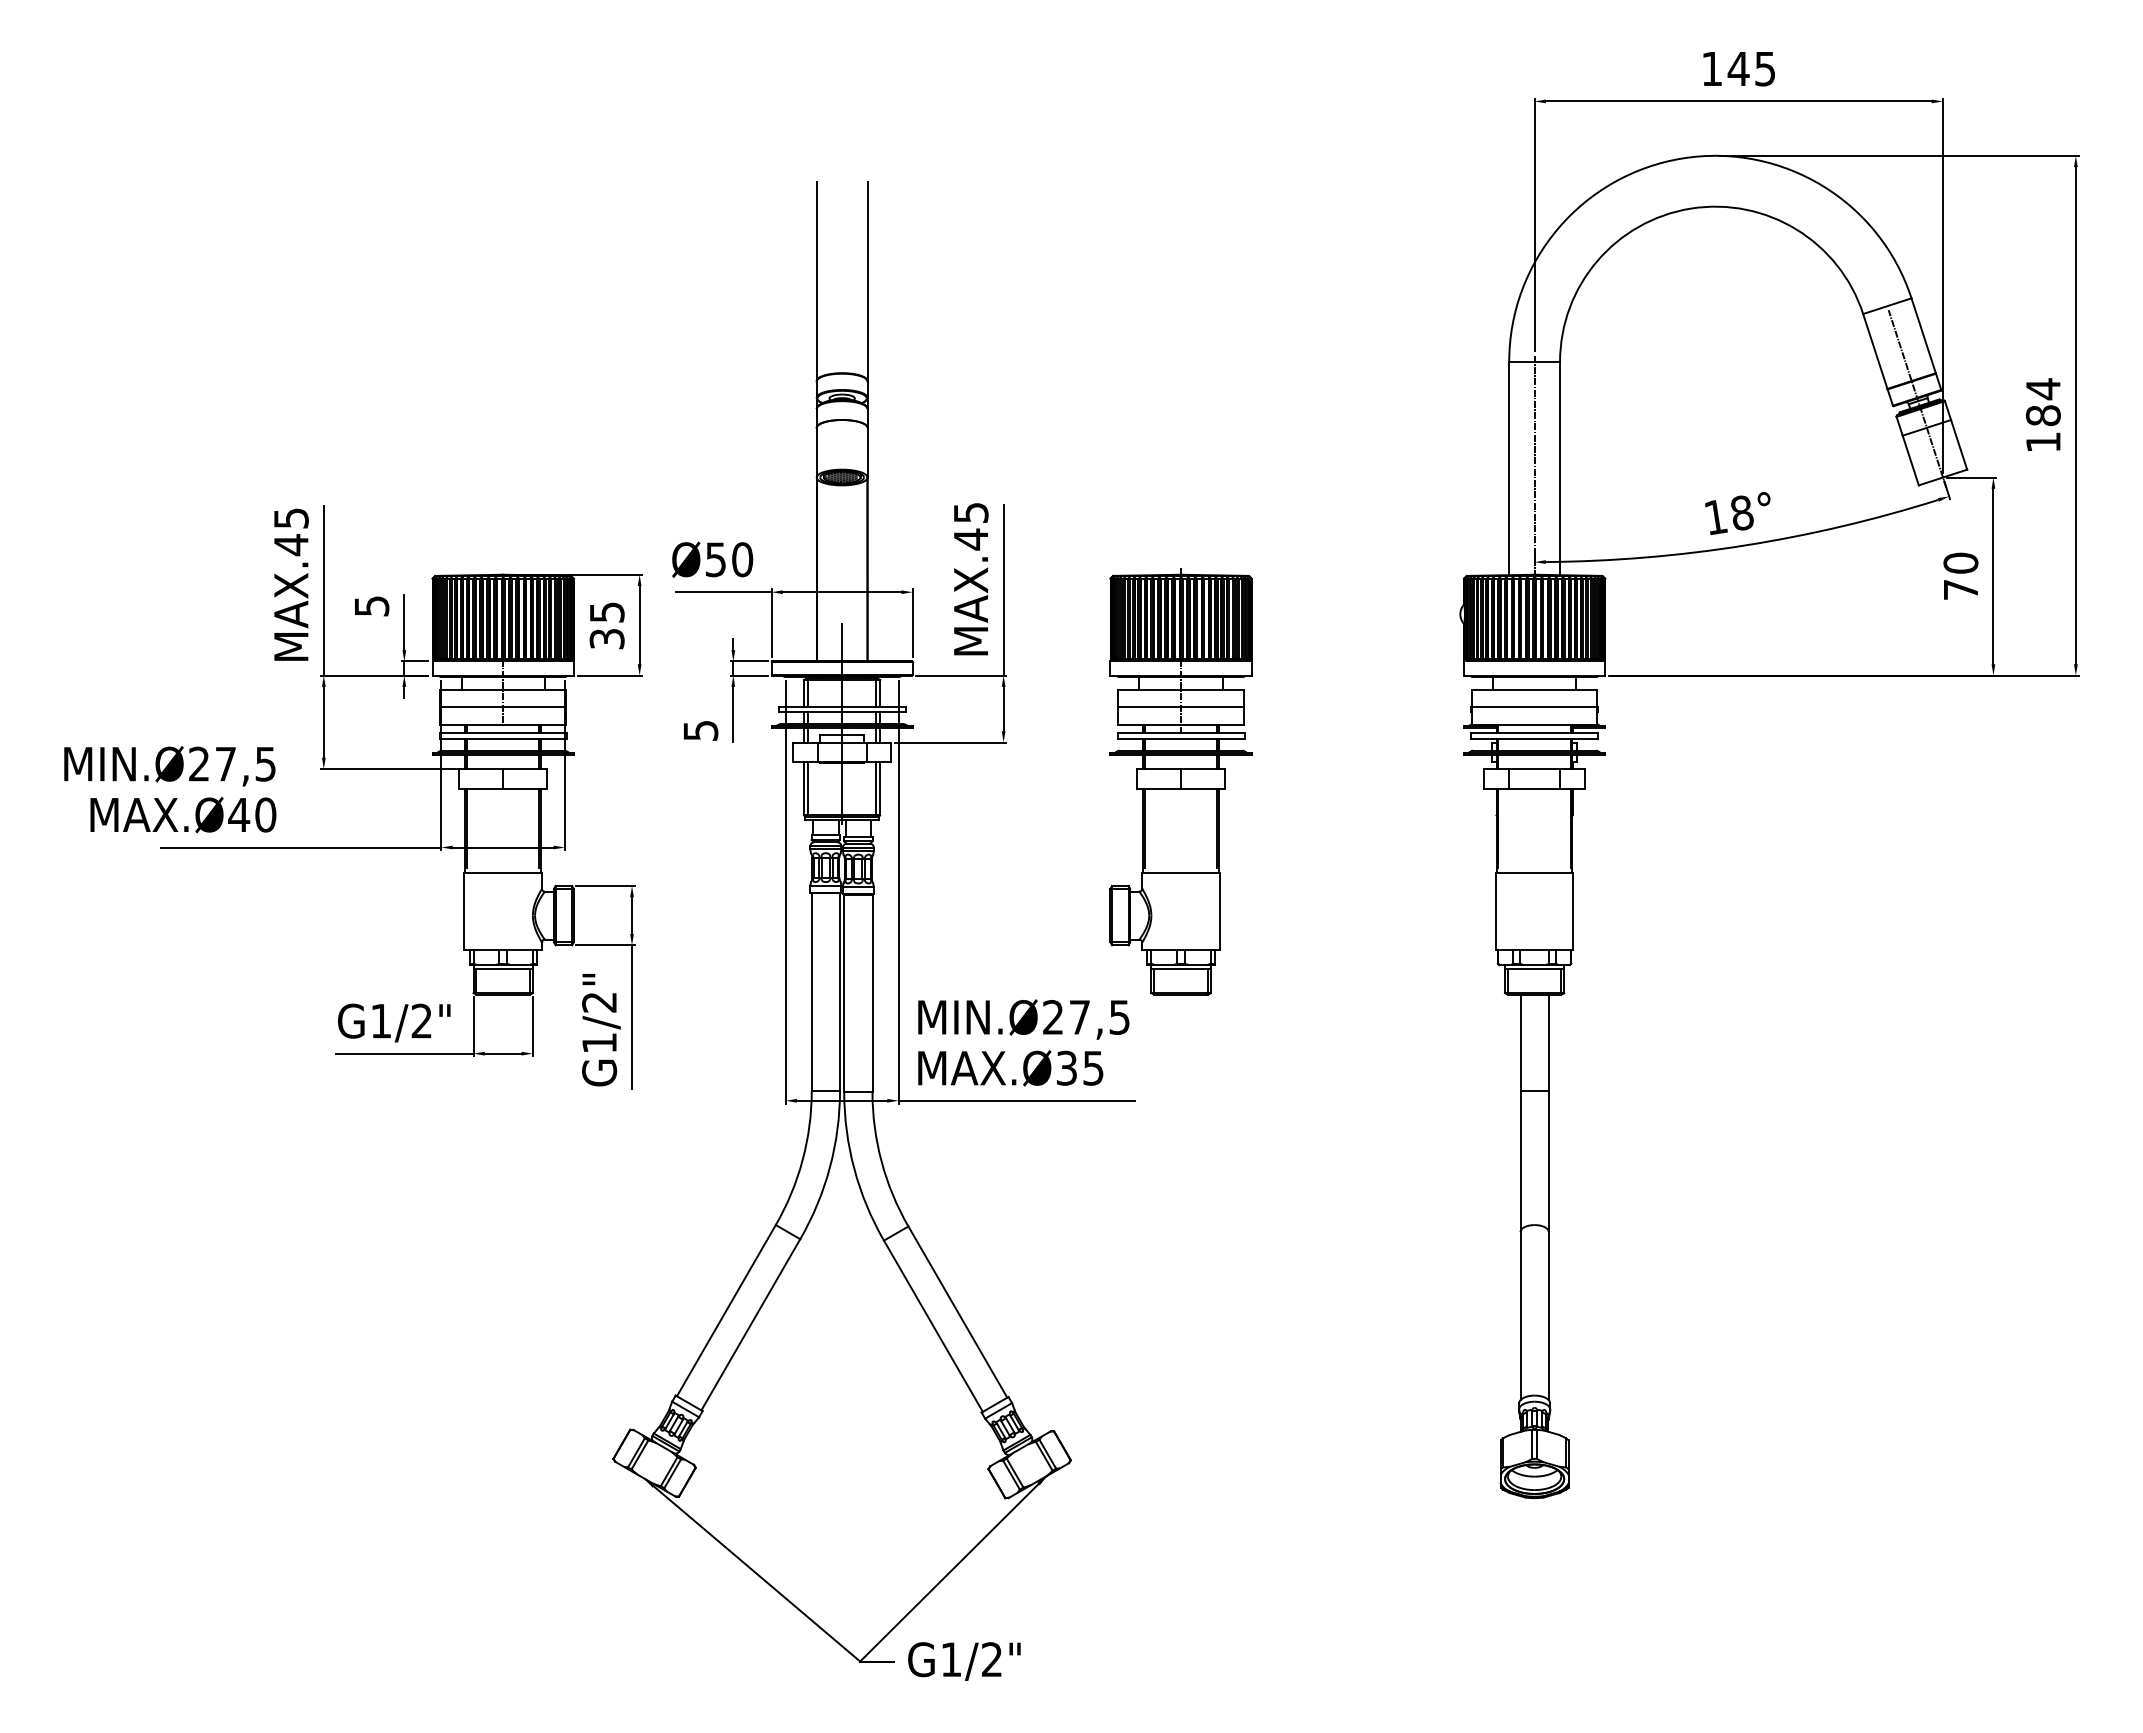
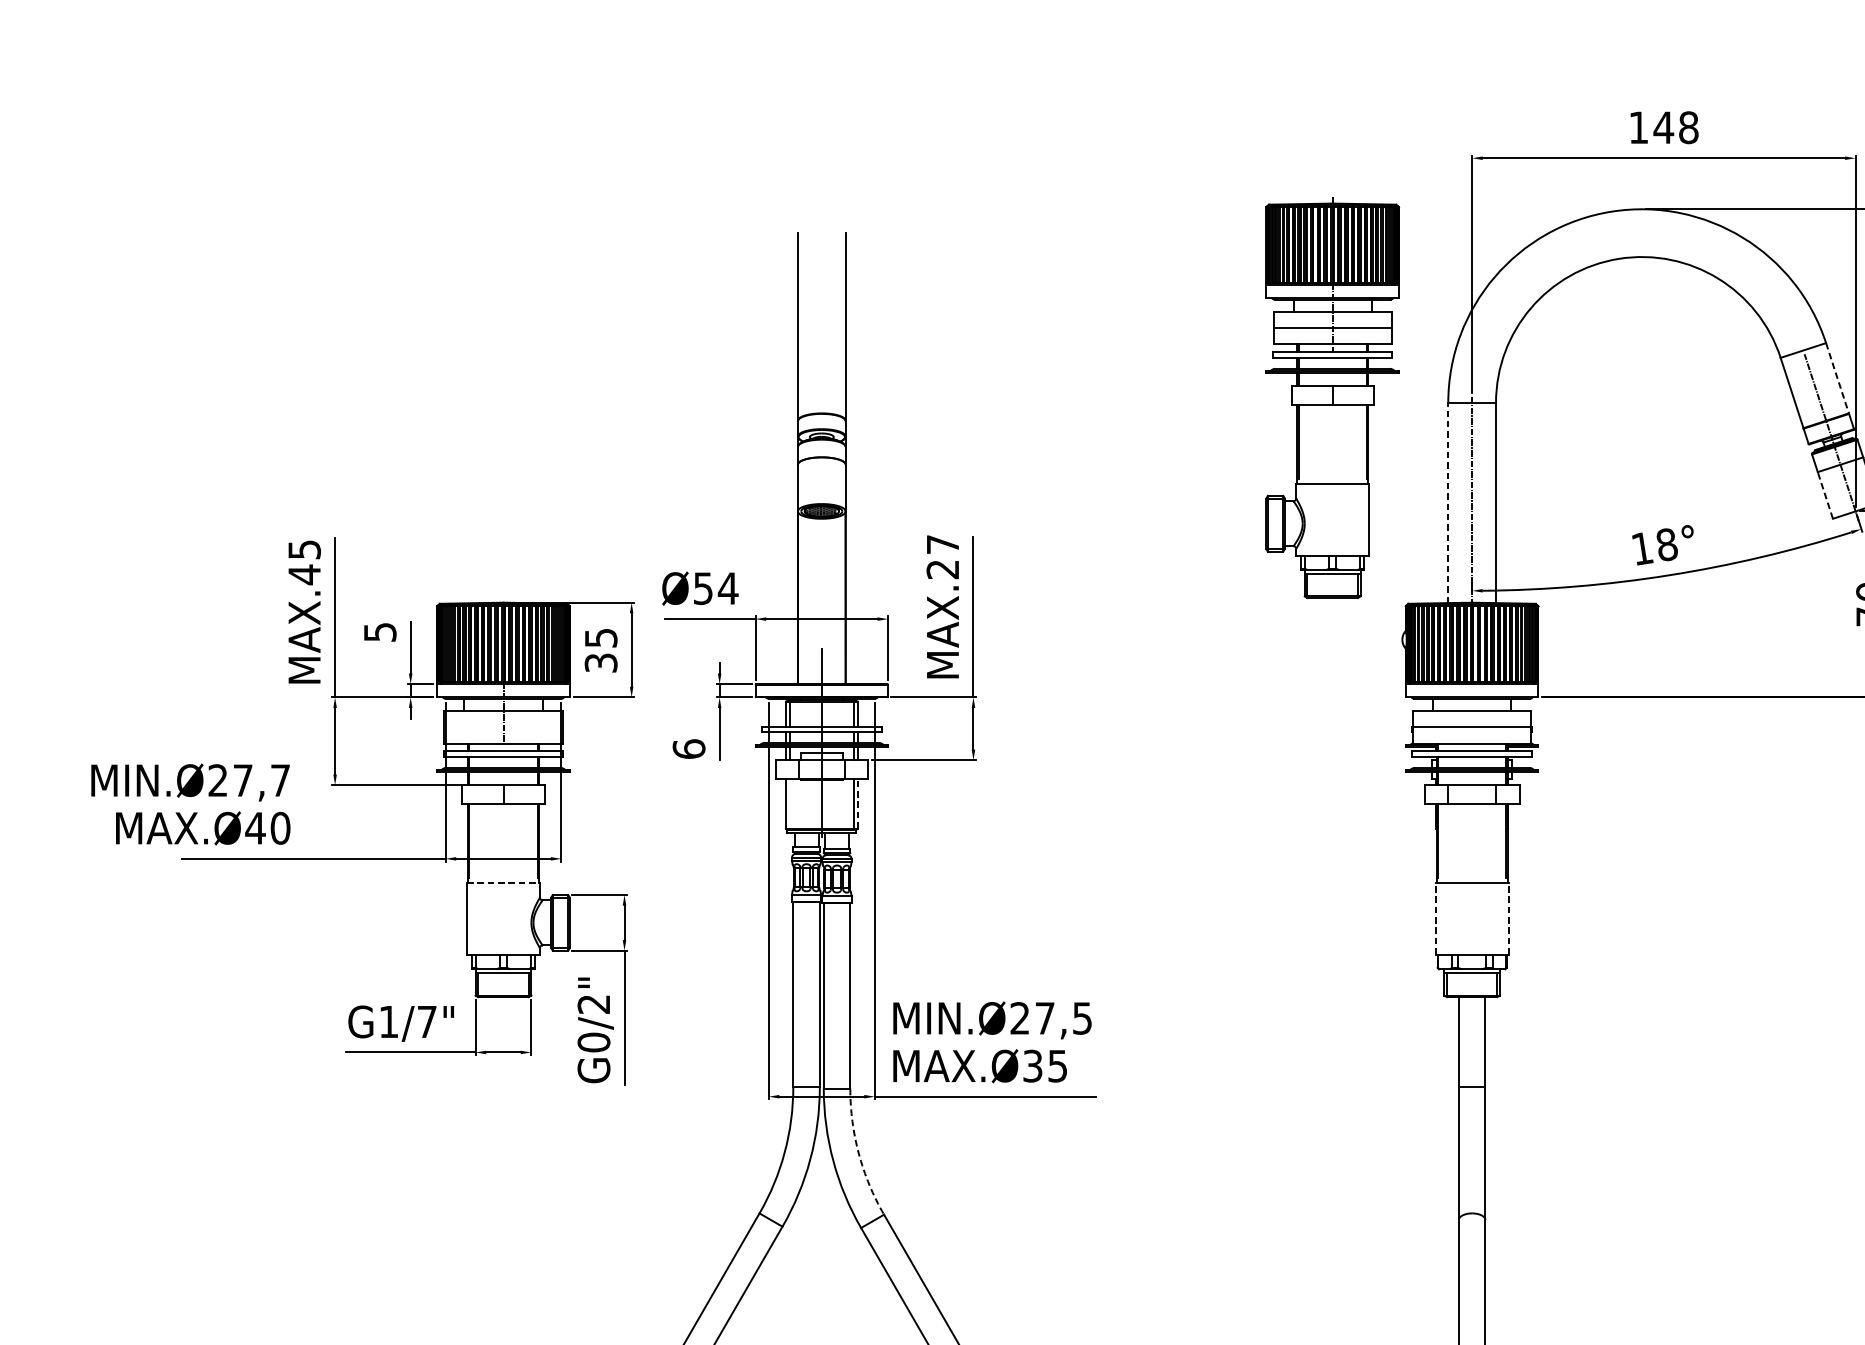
text: (1765, 68) -> (1688, 127), 145 -> 148
line: (1923, 336) -> (1837, 378), solid -> dashed
line: (1910, 460) -> (1825, 495), solid -> dashed
line: (1509, 468) -> (1448, 502), solid -> dashed
text: (970, 526) -> (942, 557), MAX.45 -> MAX.27
text: (742, 559) -> (728, 588), Ø50 -> Ø54
line: (503, 707) -> (503, 727), removed
text: (700, 730) -> (688, 748), 5 -> 6
text: (265, 764) -> (280, 780), MIN.Ø27,5 -> MIN.Ø27,7
part: (1180, 781) -> (1332, 397), moved
line: (808, 788) -> (790, 803), removed
line: (880, 788) -> (857, 803), solid -> dashed
line: (503, 873) -> (503, 883), solid -> dashed
line: (1495, 910) -> (1435, 917), solid -> dashed
line: (1573, 910) -> (1508, 917), solid -> dashed
text: (421, 1020) -> (426, 1021), G1/2" -> G1/7"
text: (599, 1042) -> (593, 1041), G1/2" -> G0/2"
arc: (881, 1161) -> (858, 1153), solid -> dashed

